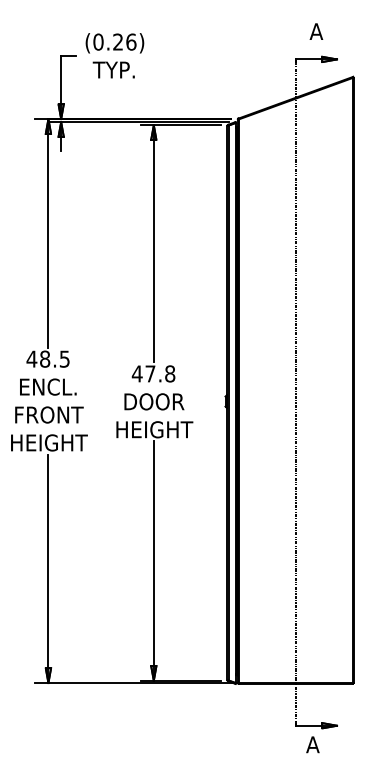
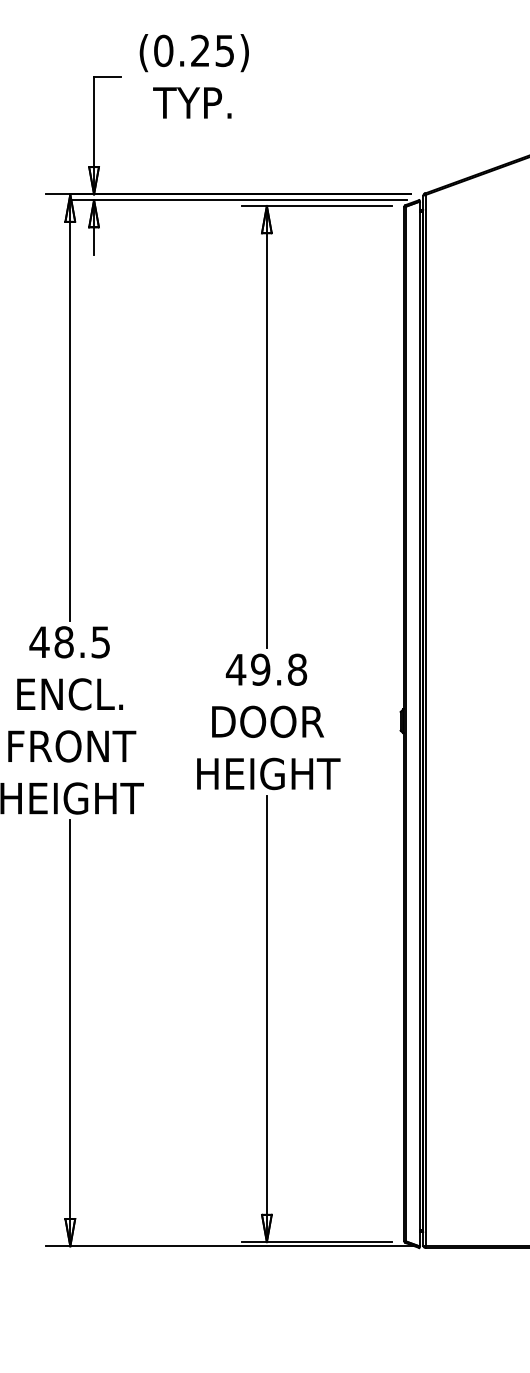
text: (131, 41) -> (225, 49), (0.26) -> (0.25)
text: (150, 373) -> (260, 668), 47.8 -> 49.8

